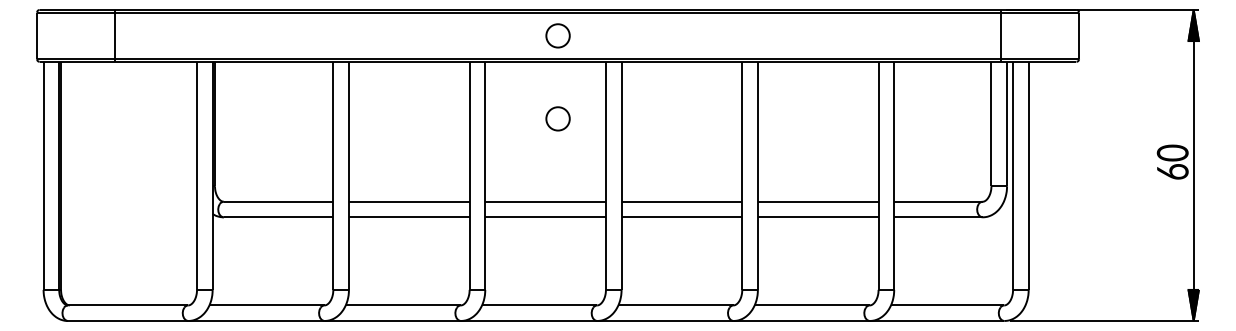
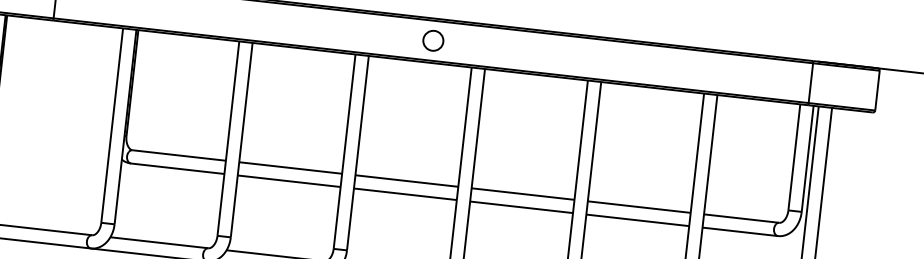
part: (557, 118) -> (424, 111), removed

